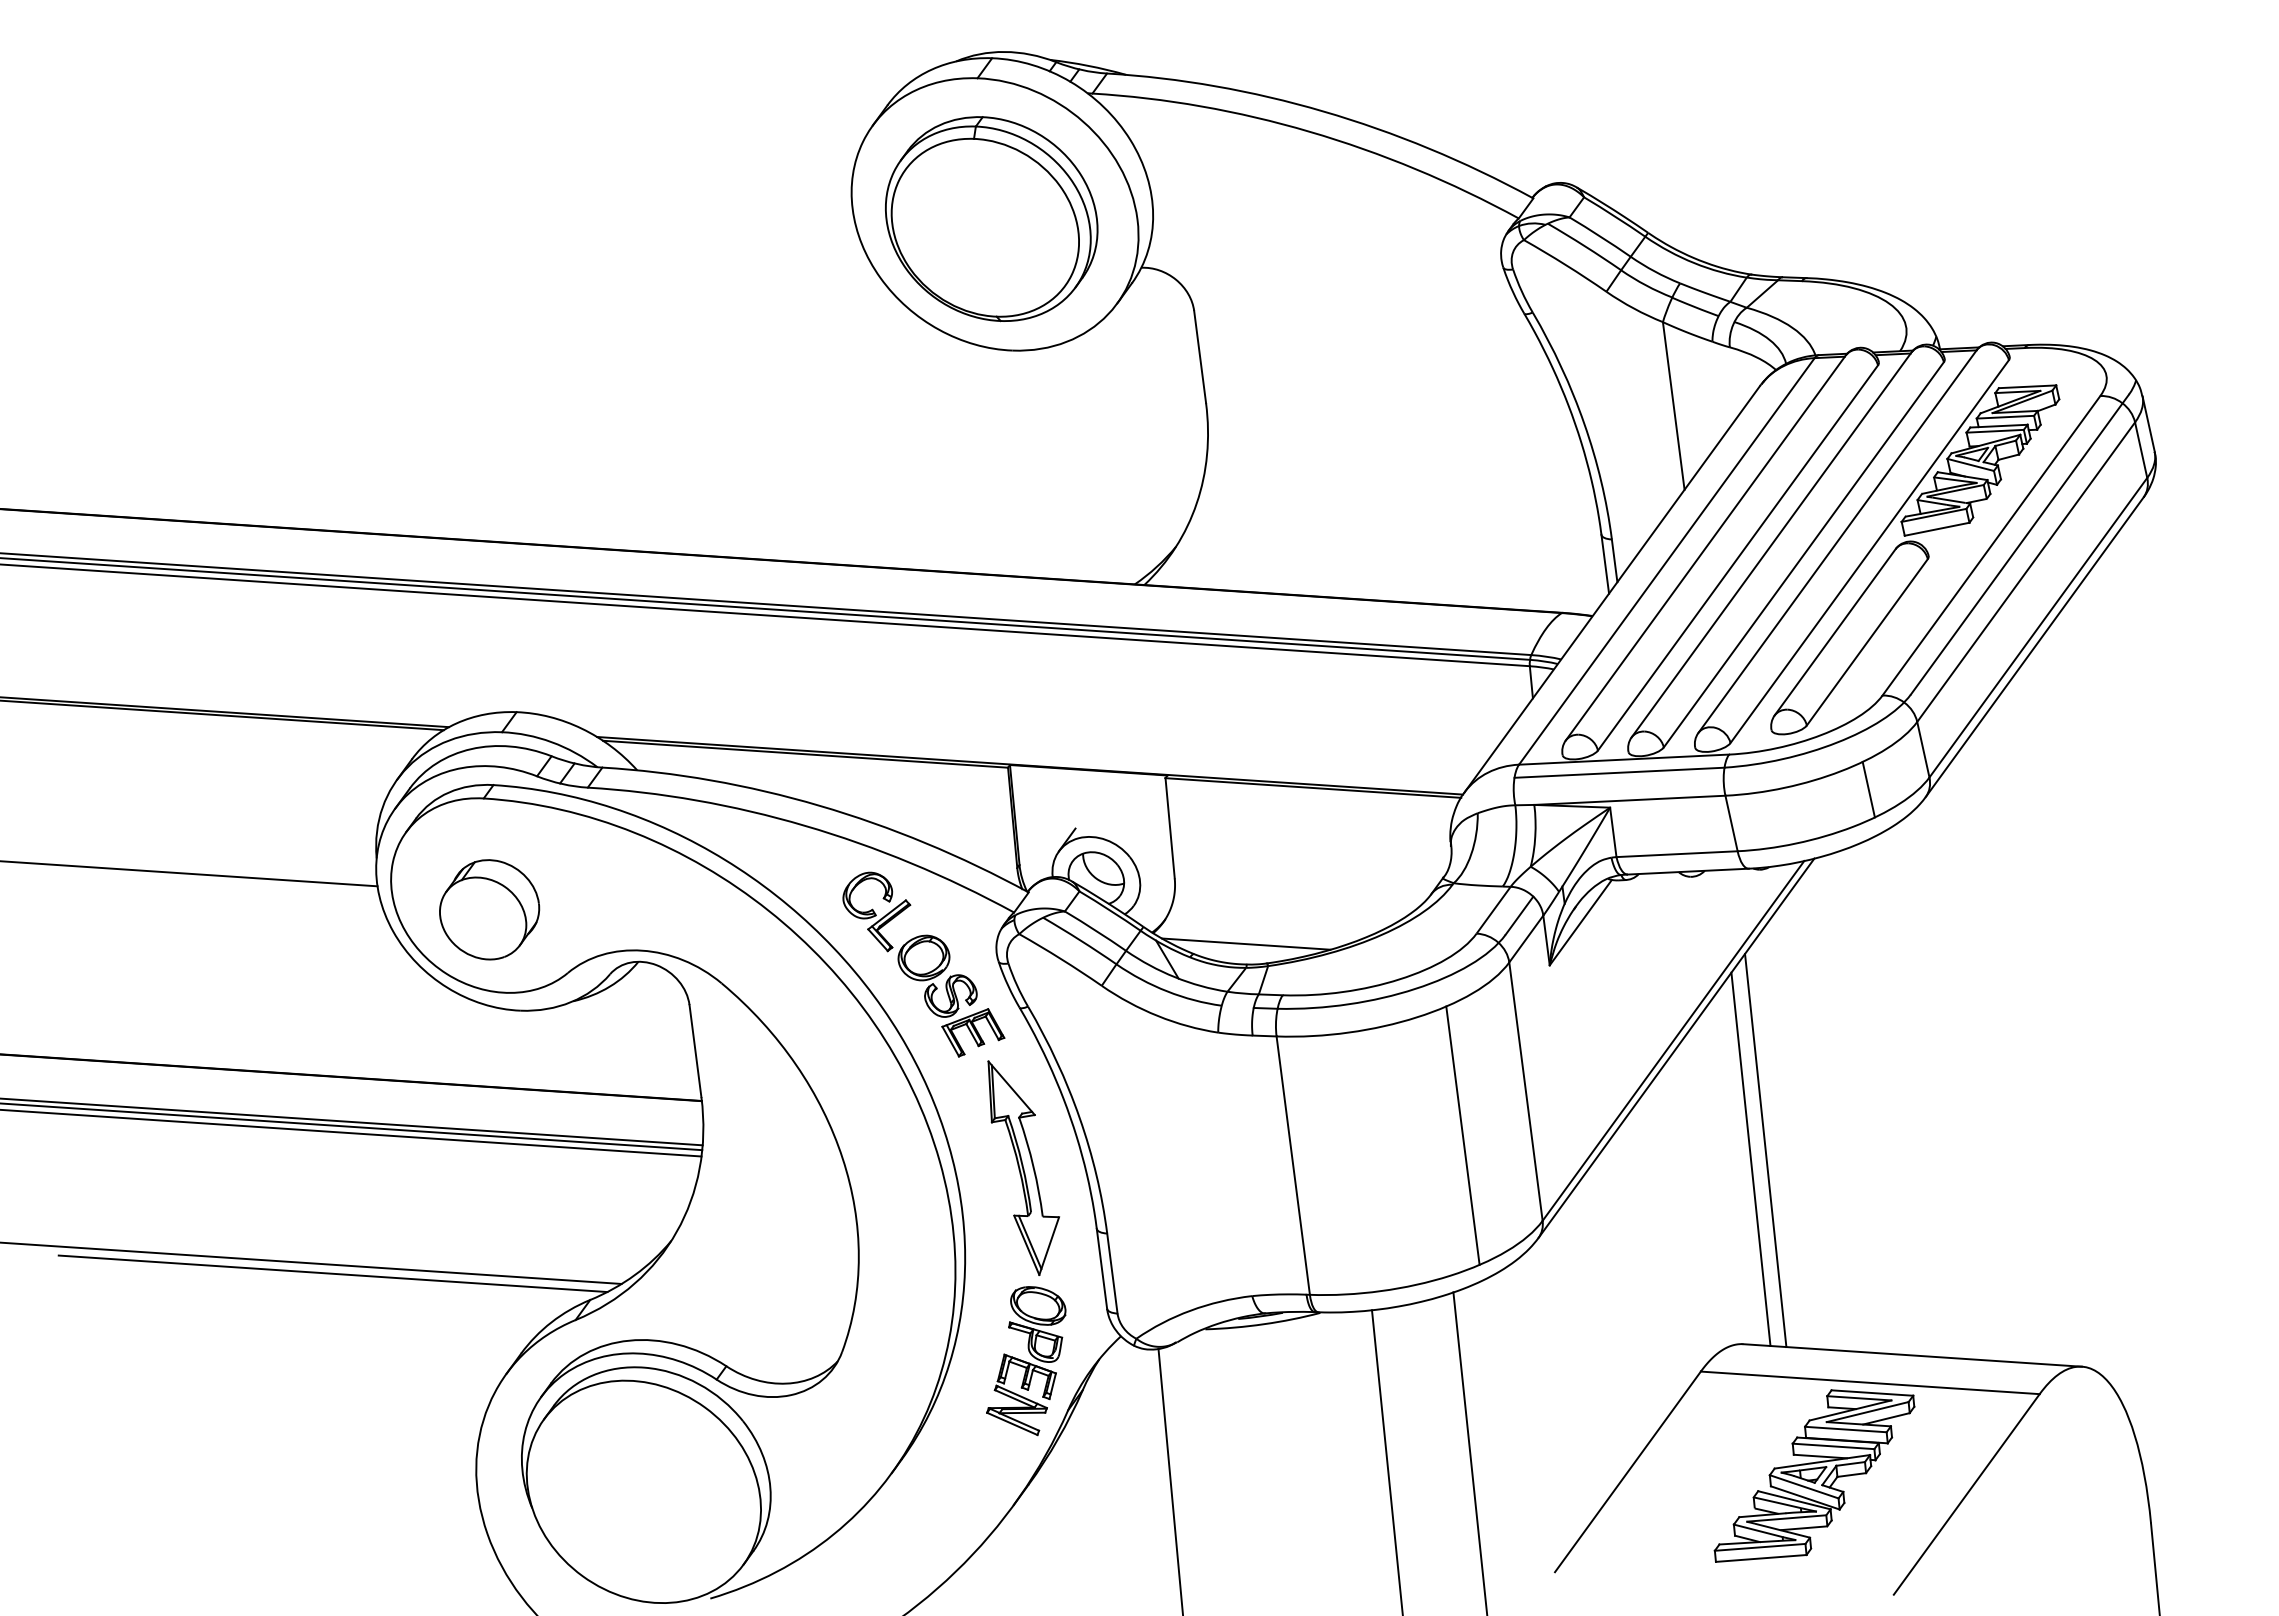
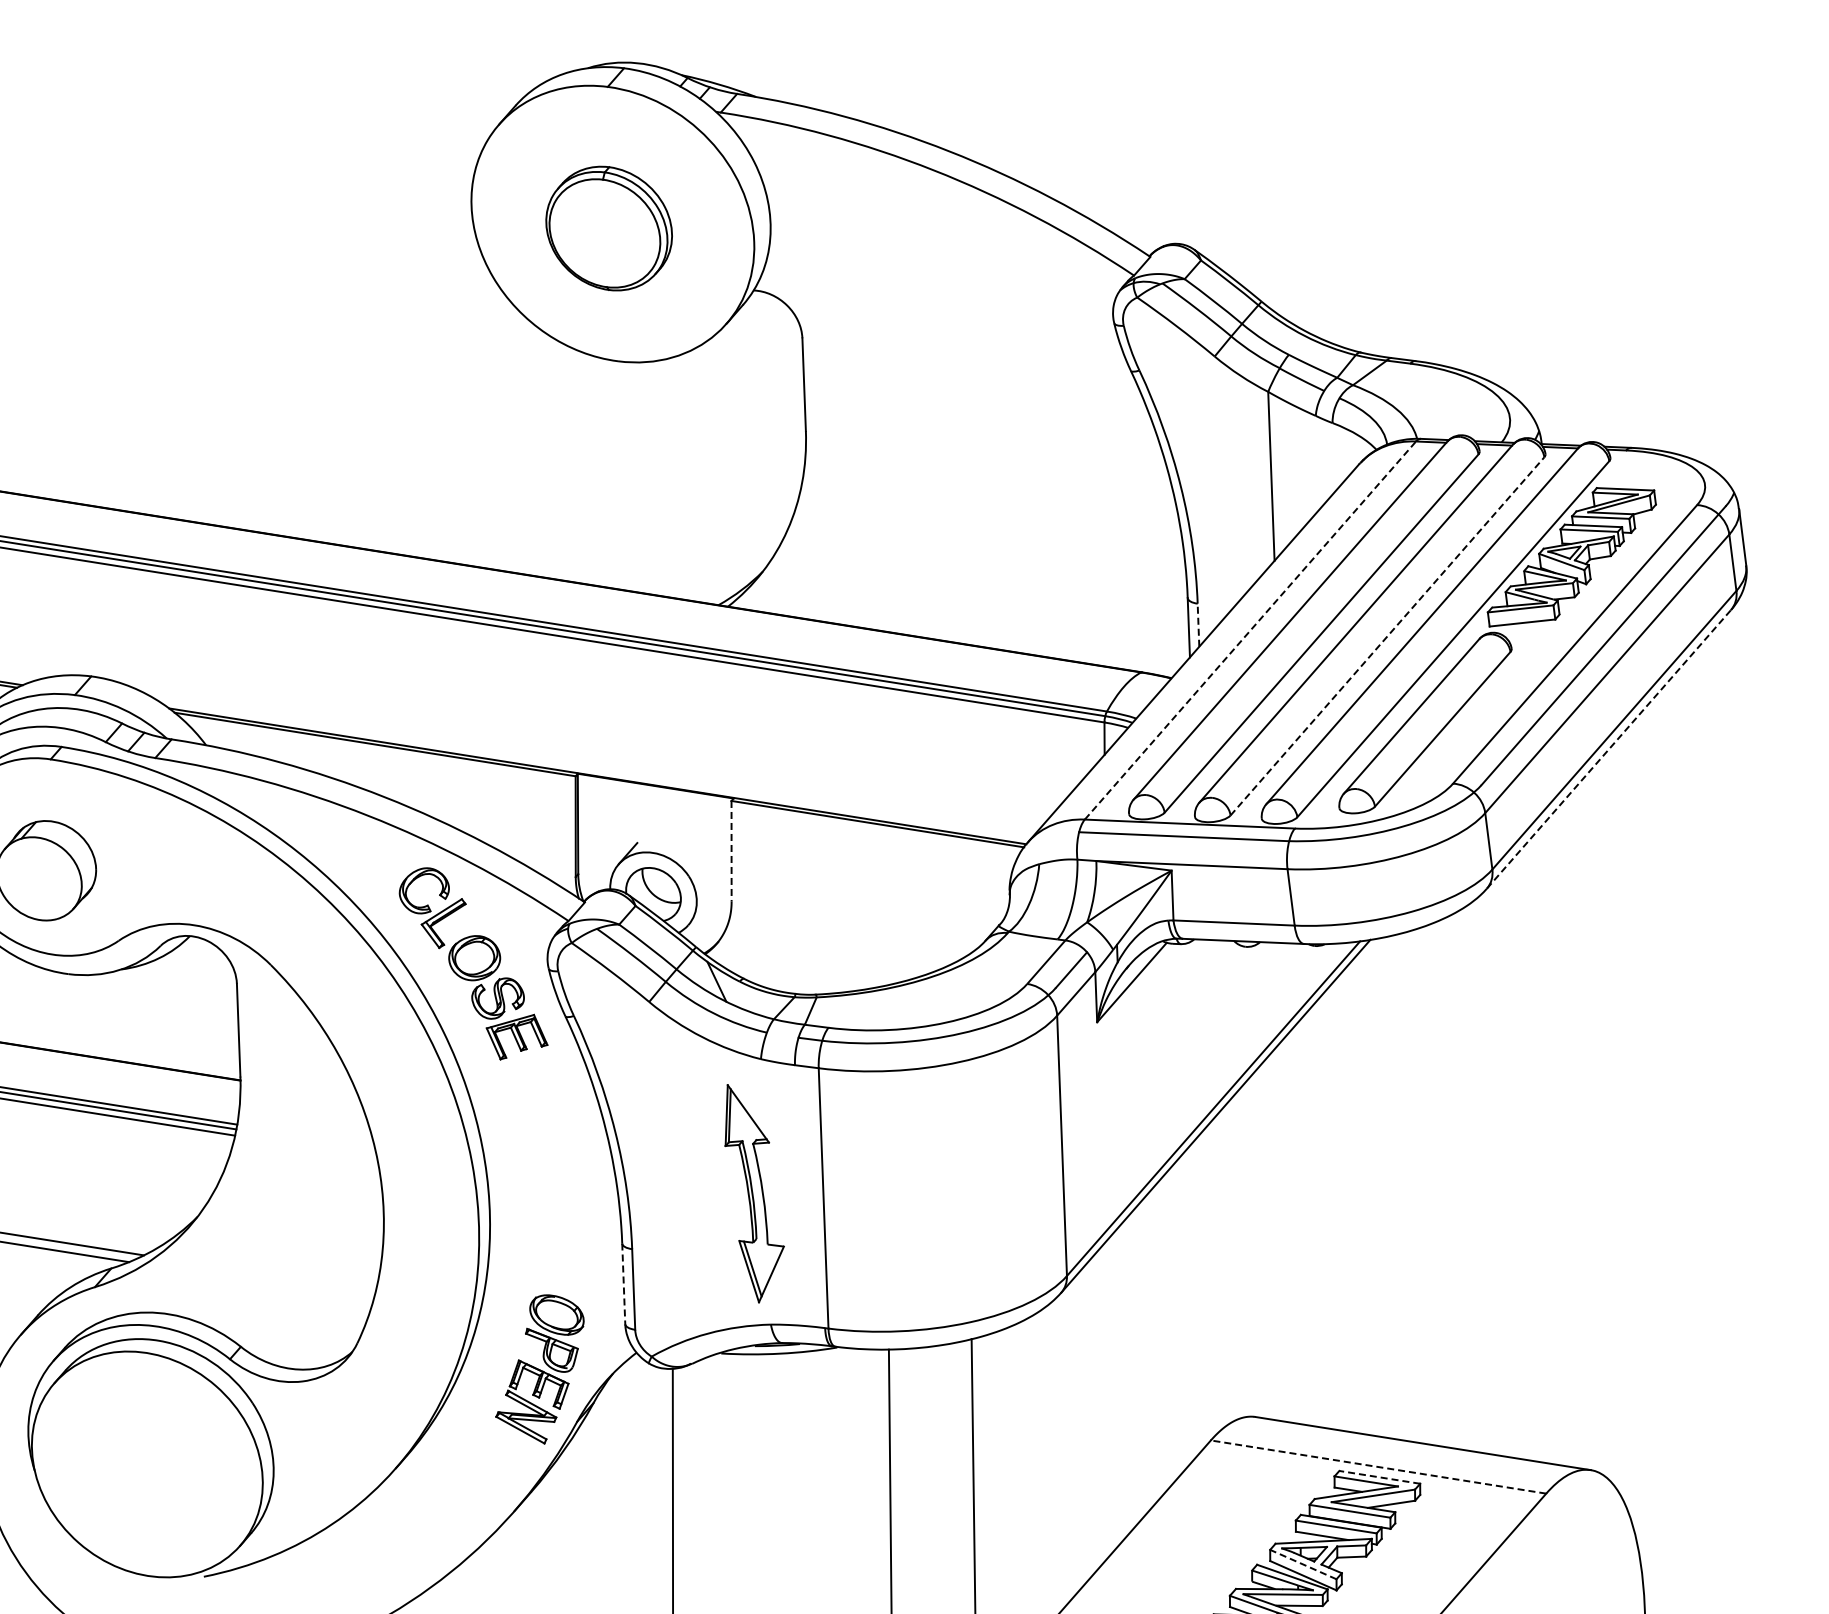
part: (991, 219) -> (608, 228), size x0.6
line: (1804, 554) -> (1388, 636), solid -> dashed
line: (1614, 560) -> (1198, 624), solid -> dashed
line: (1667, 561) -> (1251, 630), solid -> dashed
line: (2034, 646) -> (1608, 748), solid -> dashed
line: (1868, 789) -> (1430, 875), removed
line: (1170, 828) -> (731, 851), solid -> dashed
line: (1246, 943) -> (797, 972), removed
line: (1462, 1135) -> (994, 1183), removed
line: (1765, 1150) -> (1295, 1226), removed
line: (1750, 1158) -> (1279, 1232), removed
part: (1023, 1168) -> (752, 1194), moved
line: (1102, 1269) -> (624, 1284), solid -> dashed
line: (1870, 1382) -> (1378, 1466), solid -> dashed
line: (1872, 1393) -> (1379, 1477), solid -> dashed
line: (1803, 1486) -> (1302, 1564), solid -> dashed

